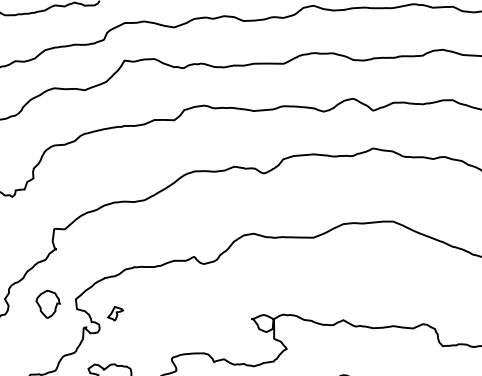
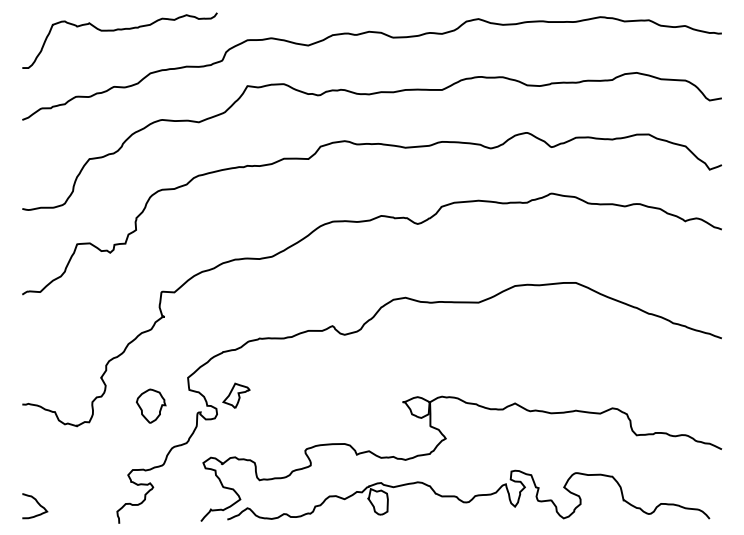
part: (47, 303) -> (150, 405), moved
part: (115, 313) -> (236, 395), size x1.43

